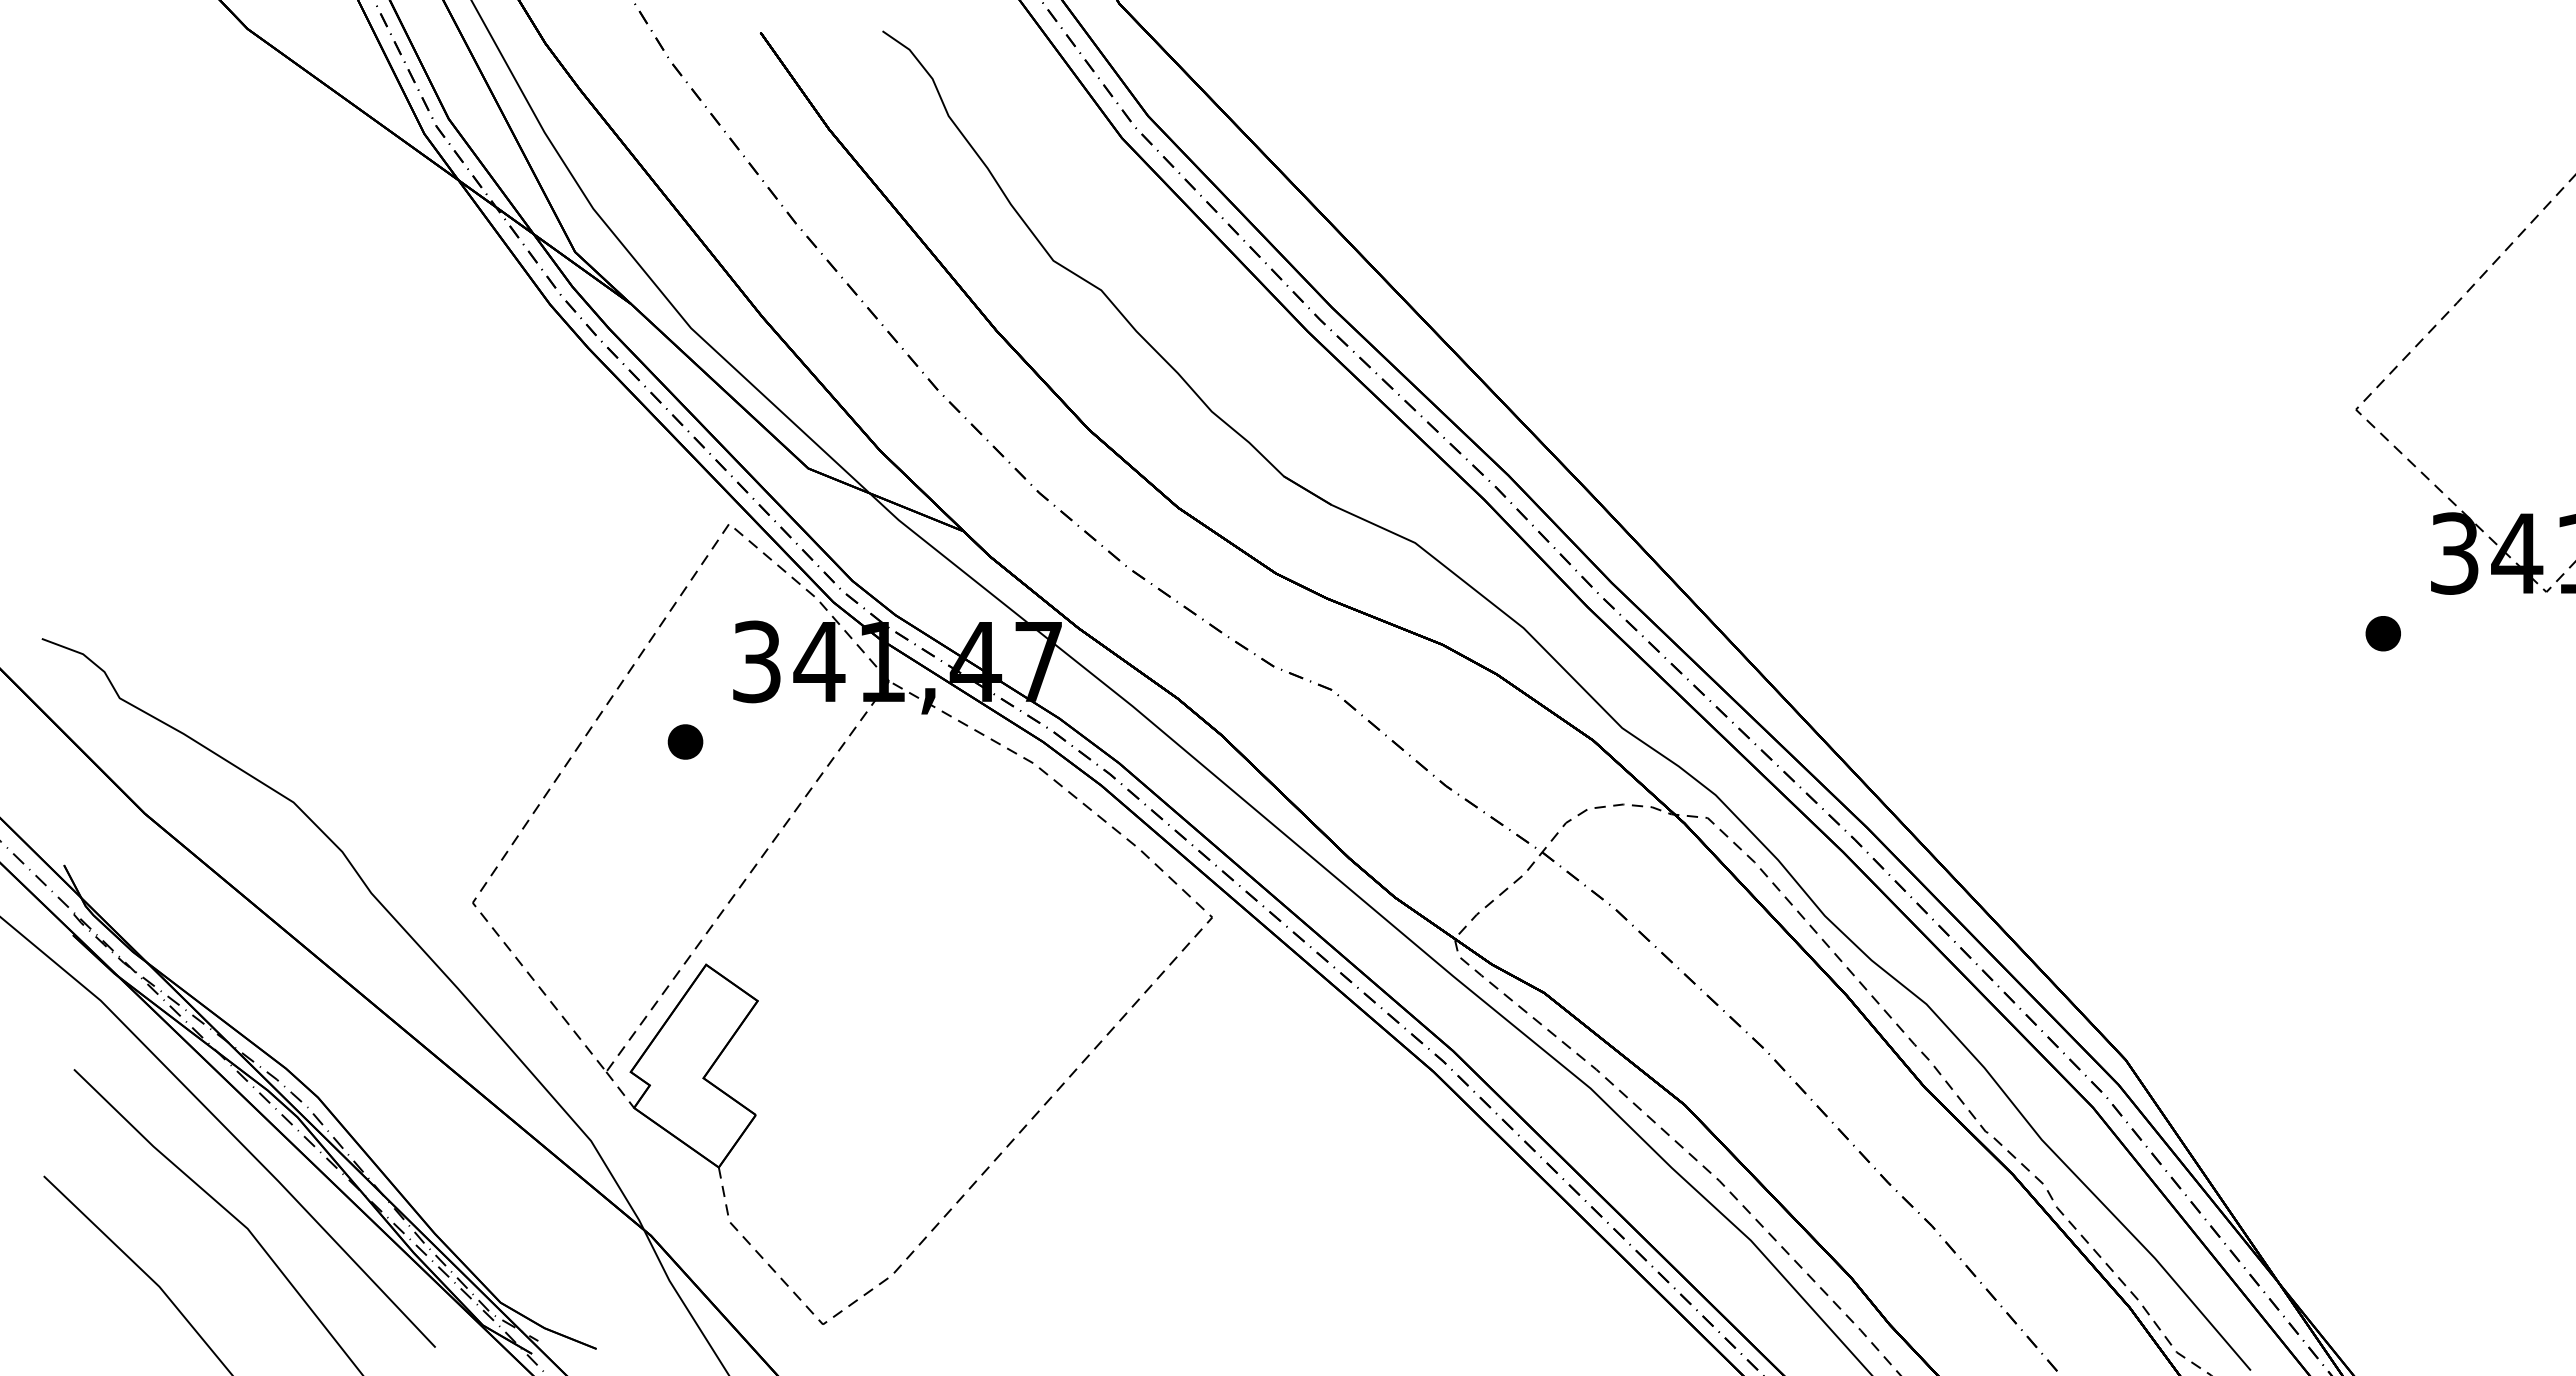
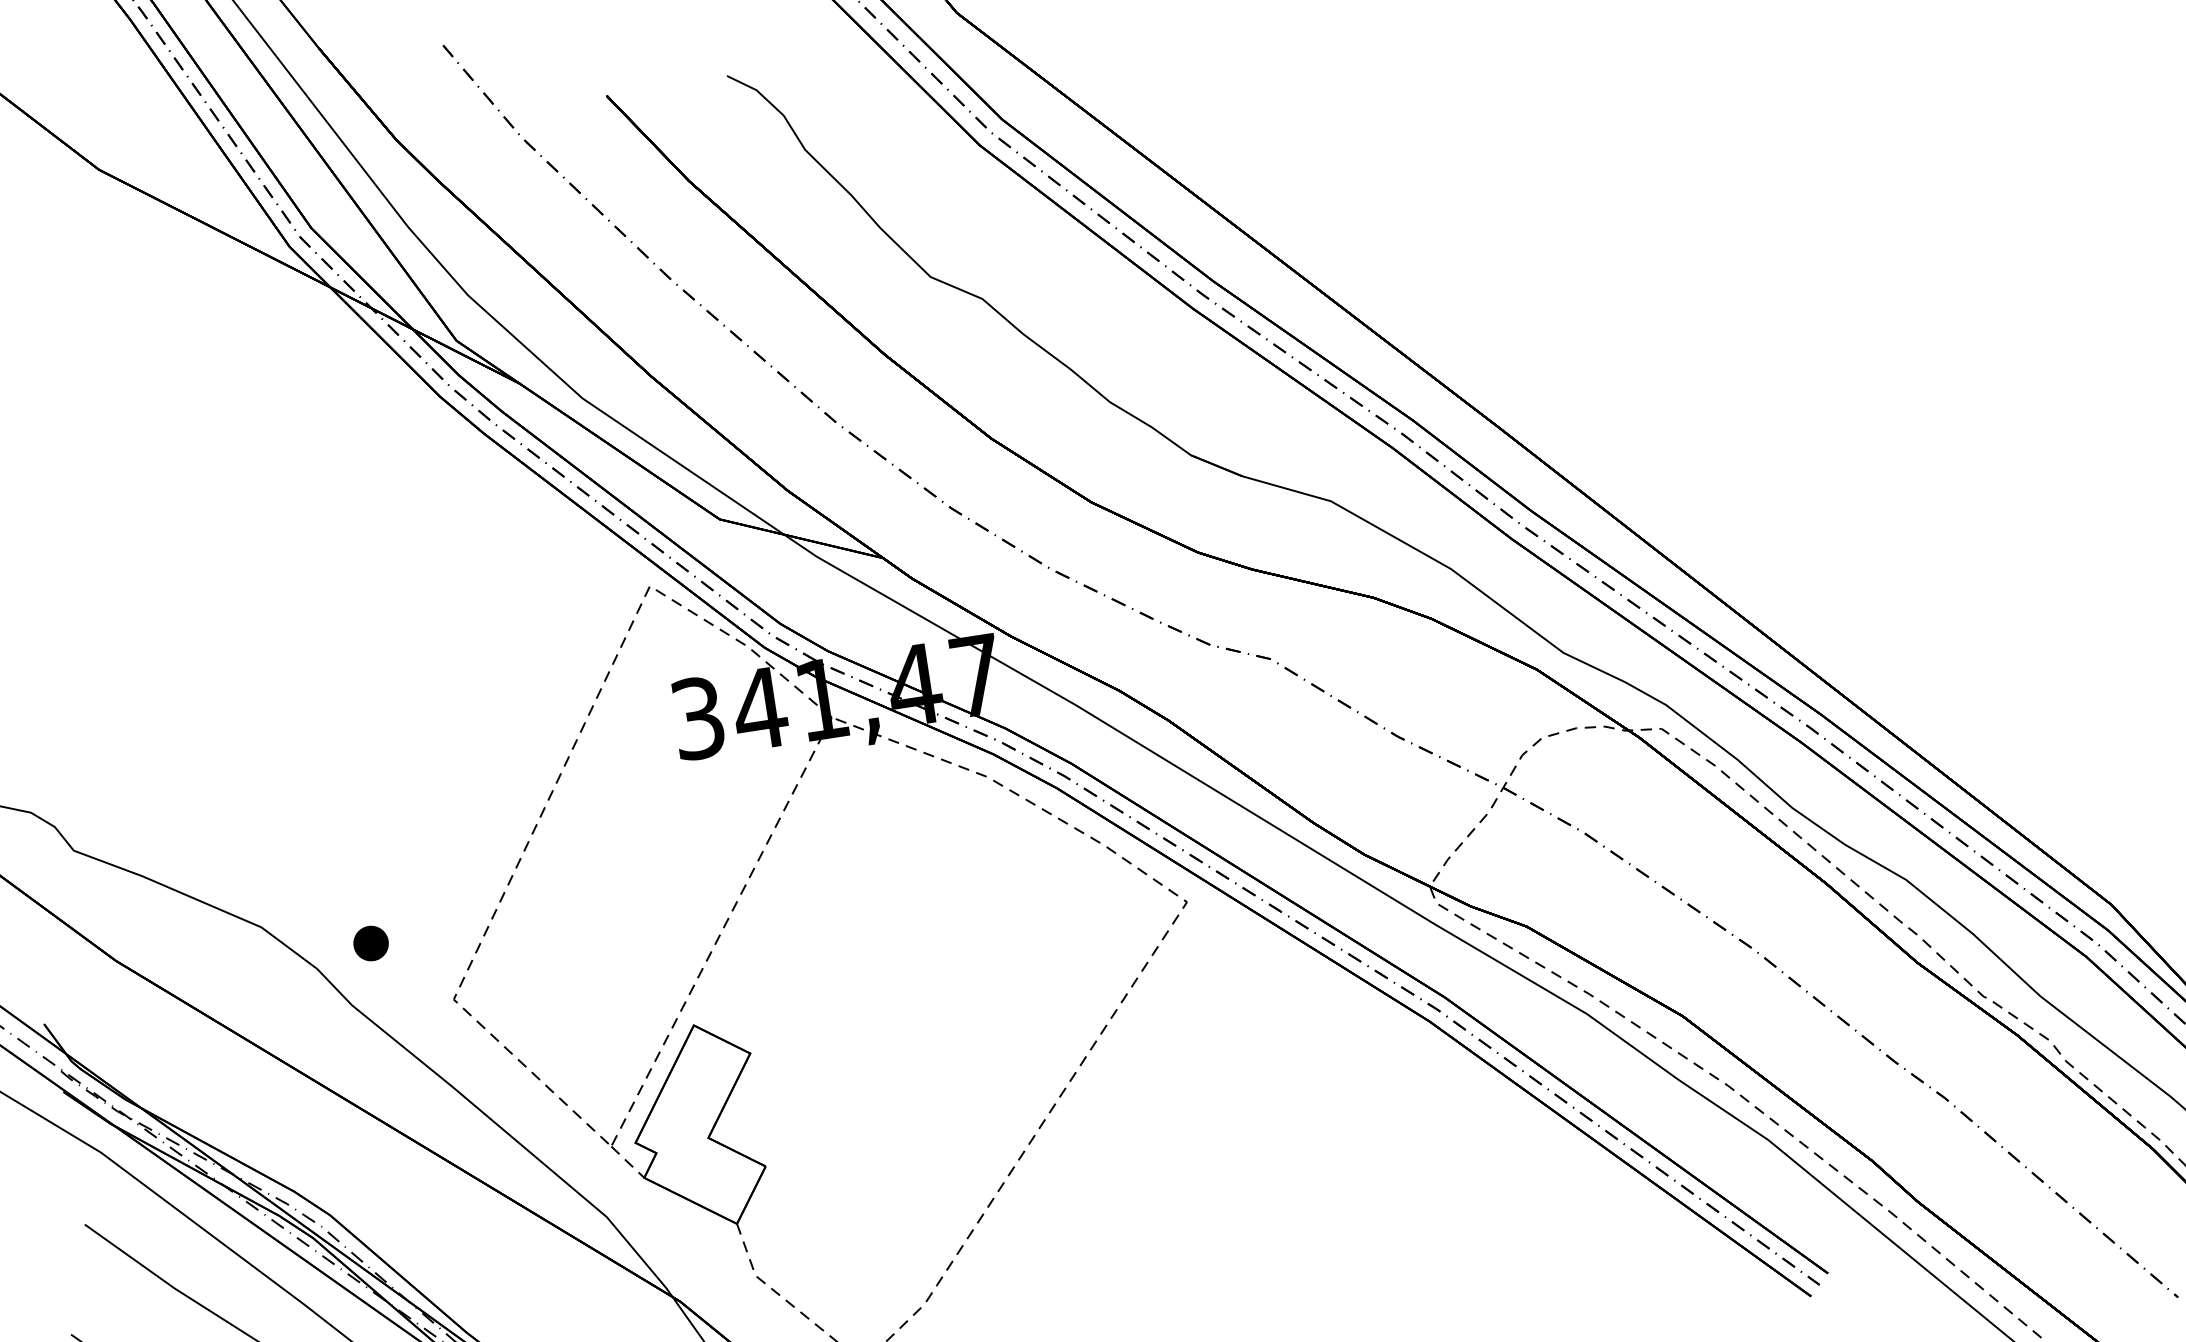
part: (685, 741) -> (371, 943), moved

